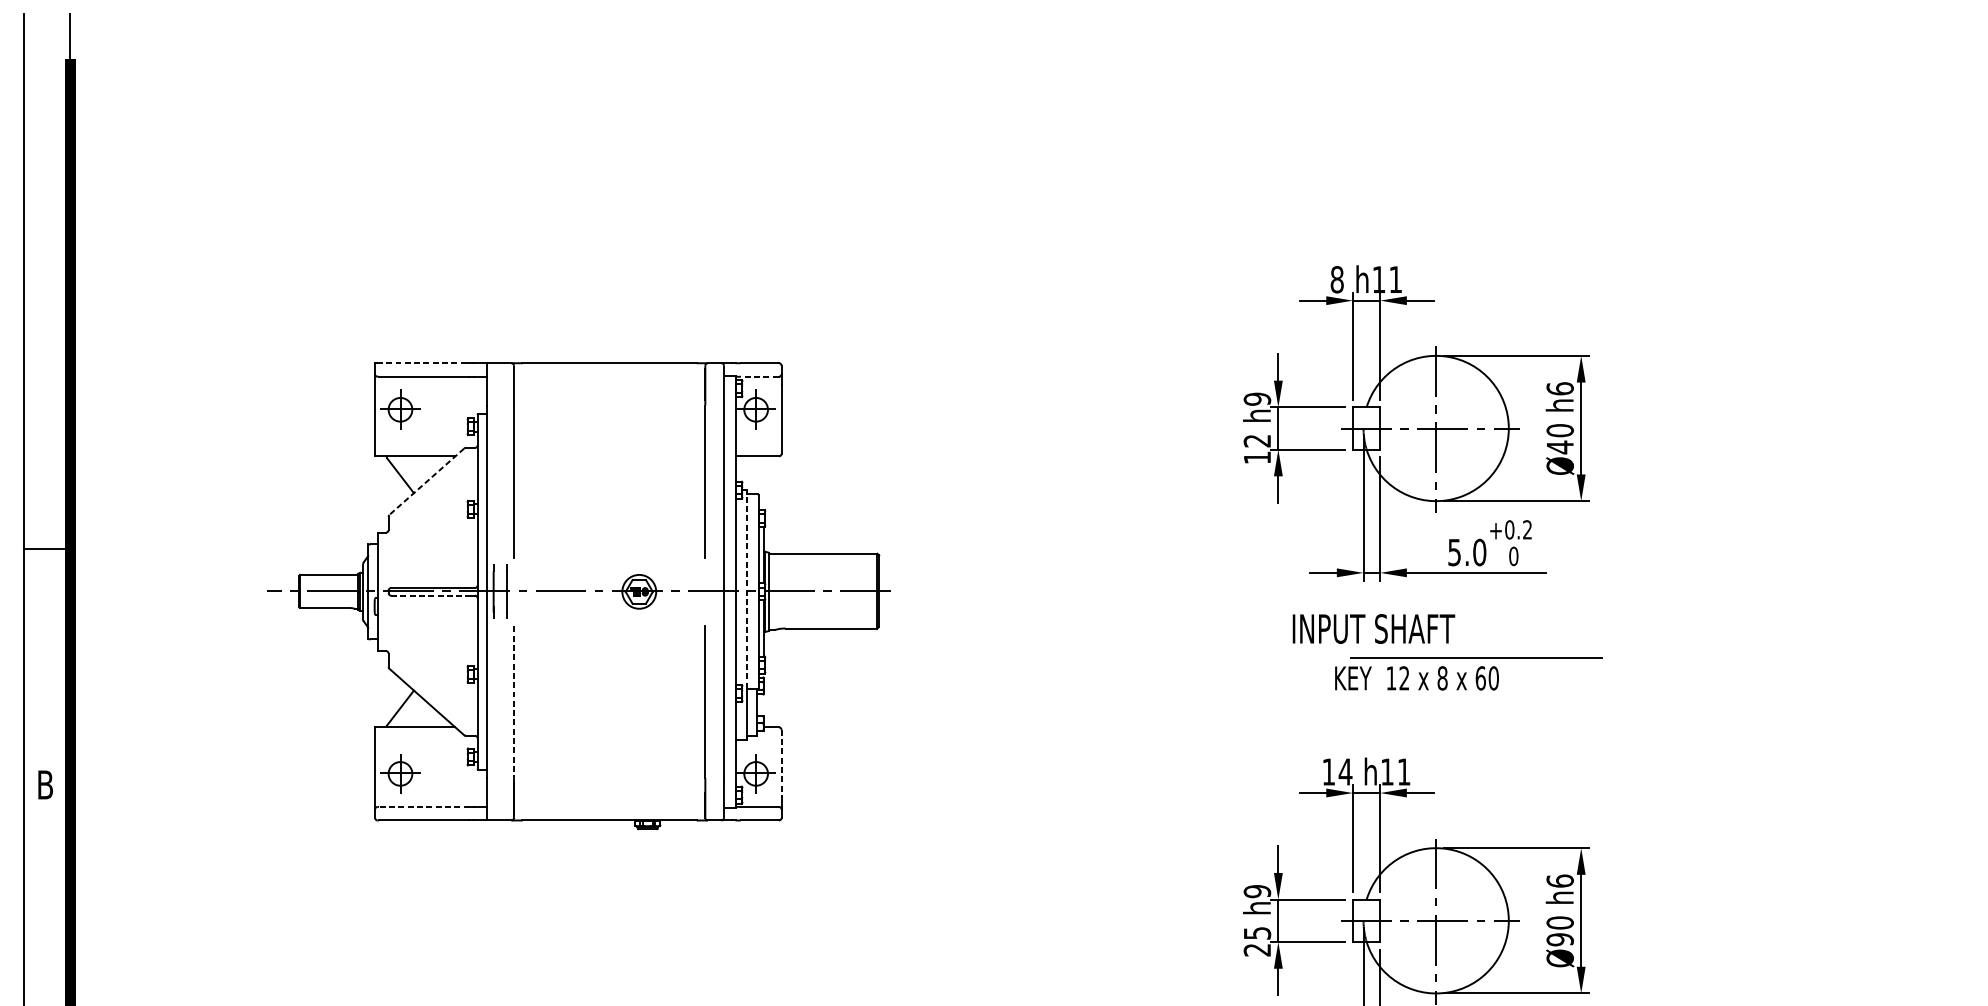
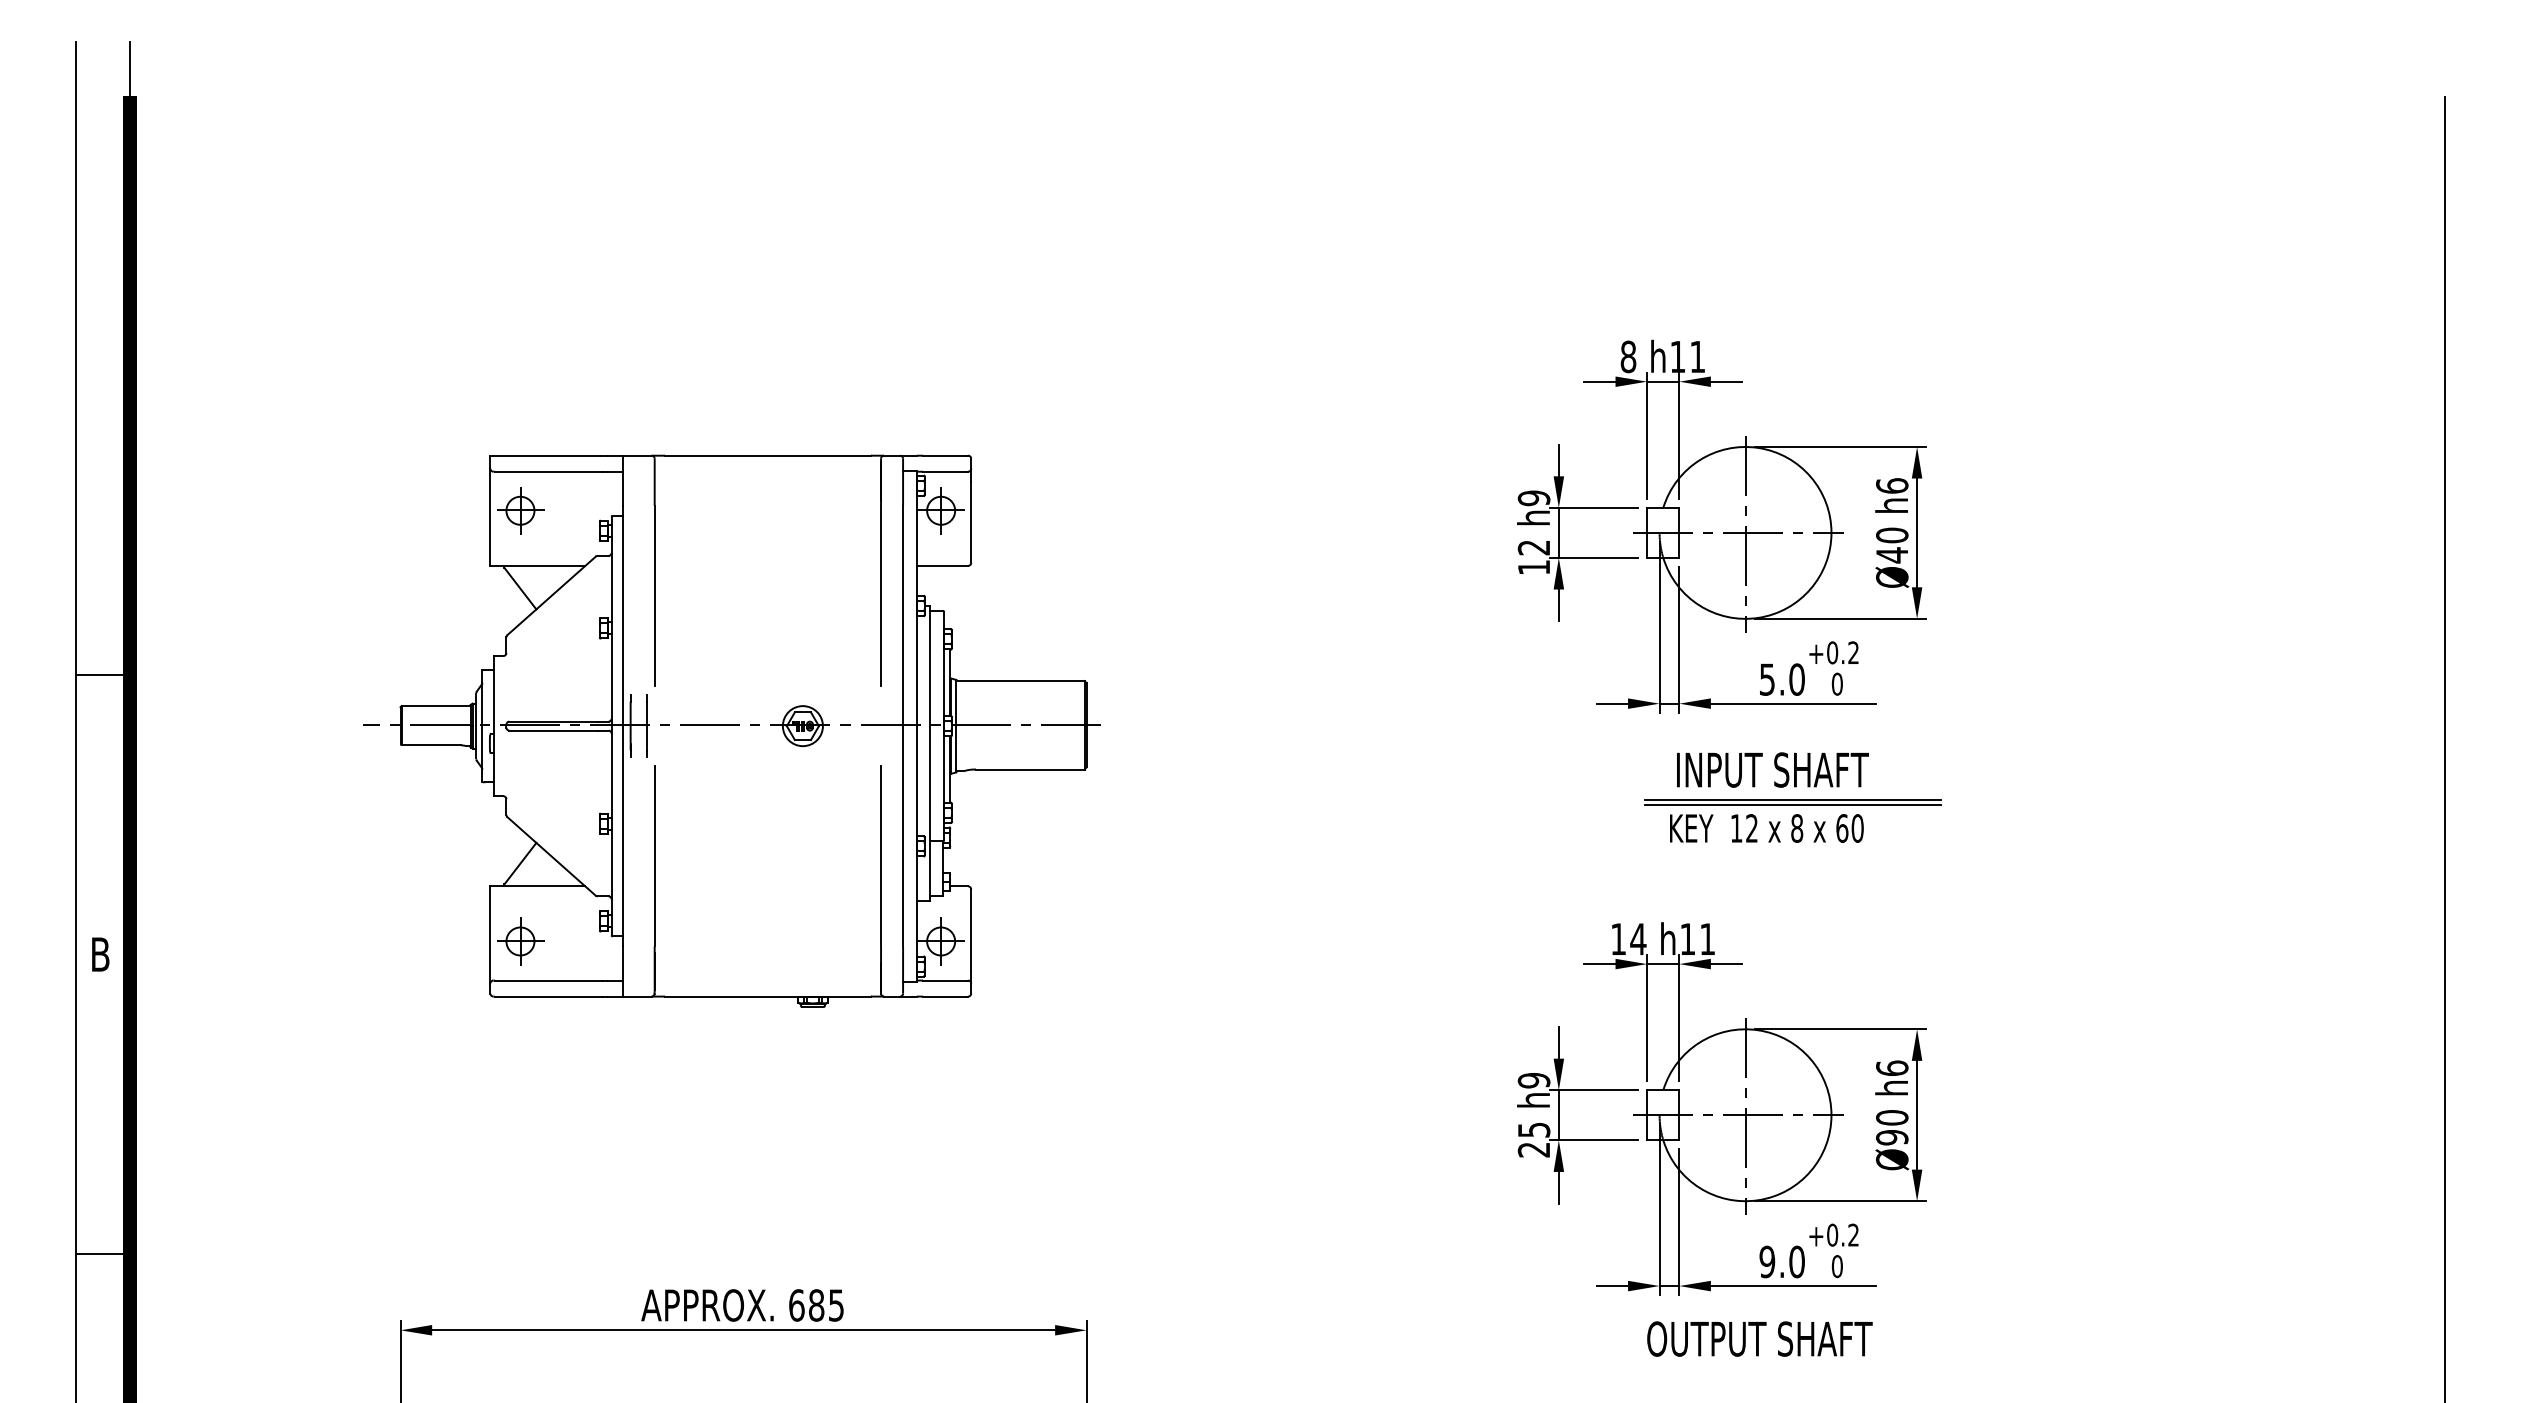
line: (422, 363) -> (546, 455), dashed -> solid
line: (758, 376) -> (944, 471), dashed -> solid
line: (426, 482) -> (551, 596), dashed -> solid
line: (747, 588) -> (930, 722), dashed -> solid
line: (429, 595) -> (554, 730), dashed -> solid
text: (1373, 628) -> (1772, 769), moved
line: (1476, 654) -> (1793, 800), added
text: (1416, 678) -> (1766, 828), moved
line: (513, 702) -> (654, 856), dashed -> solid
line: (781, 763) -> (971, 929), dashed -> solid
line: (424, 806) -> (548, 980), dashed -> solid

